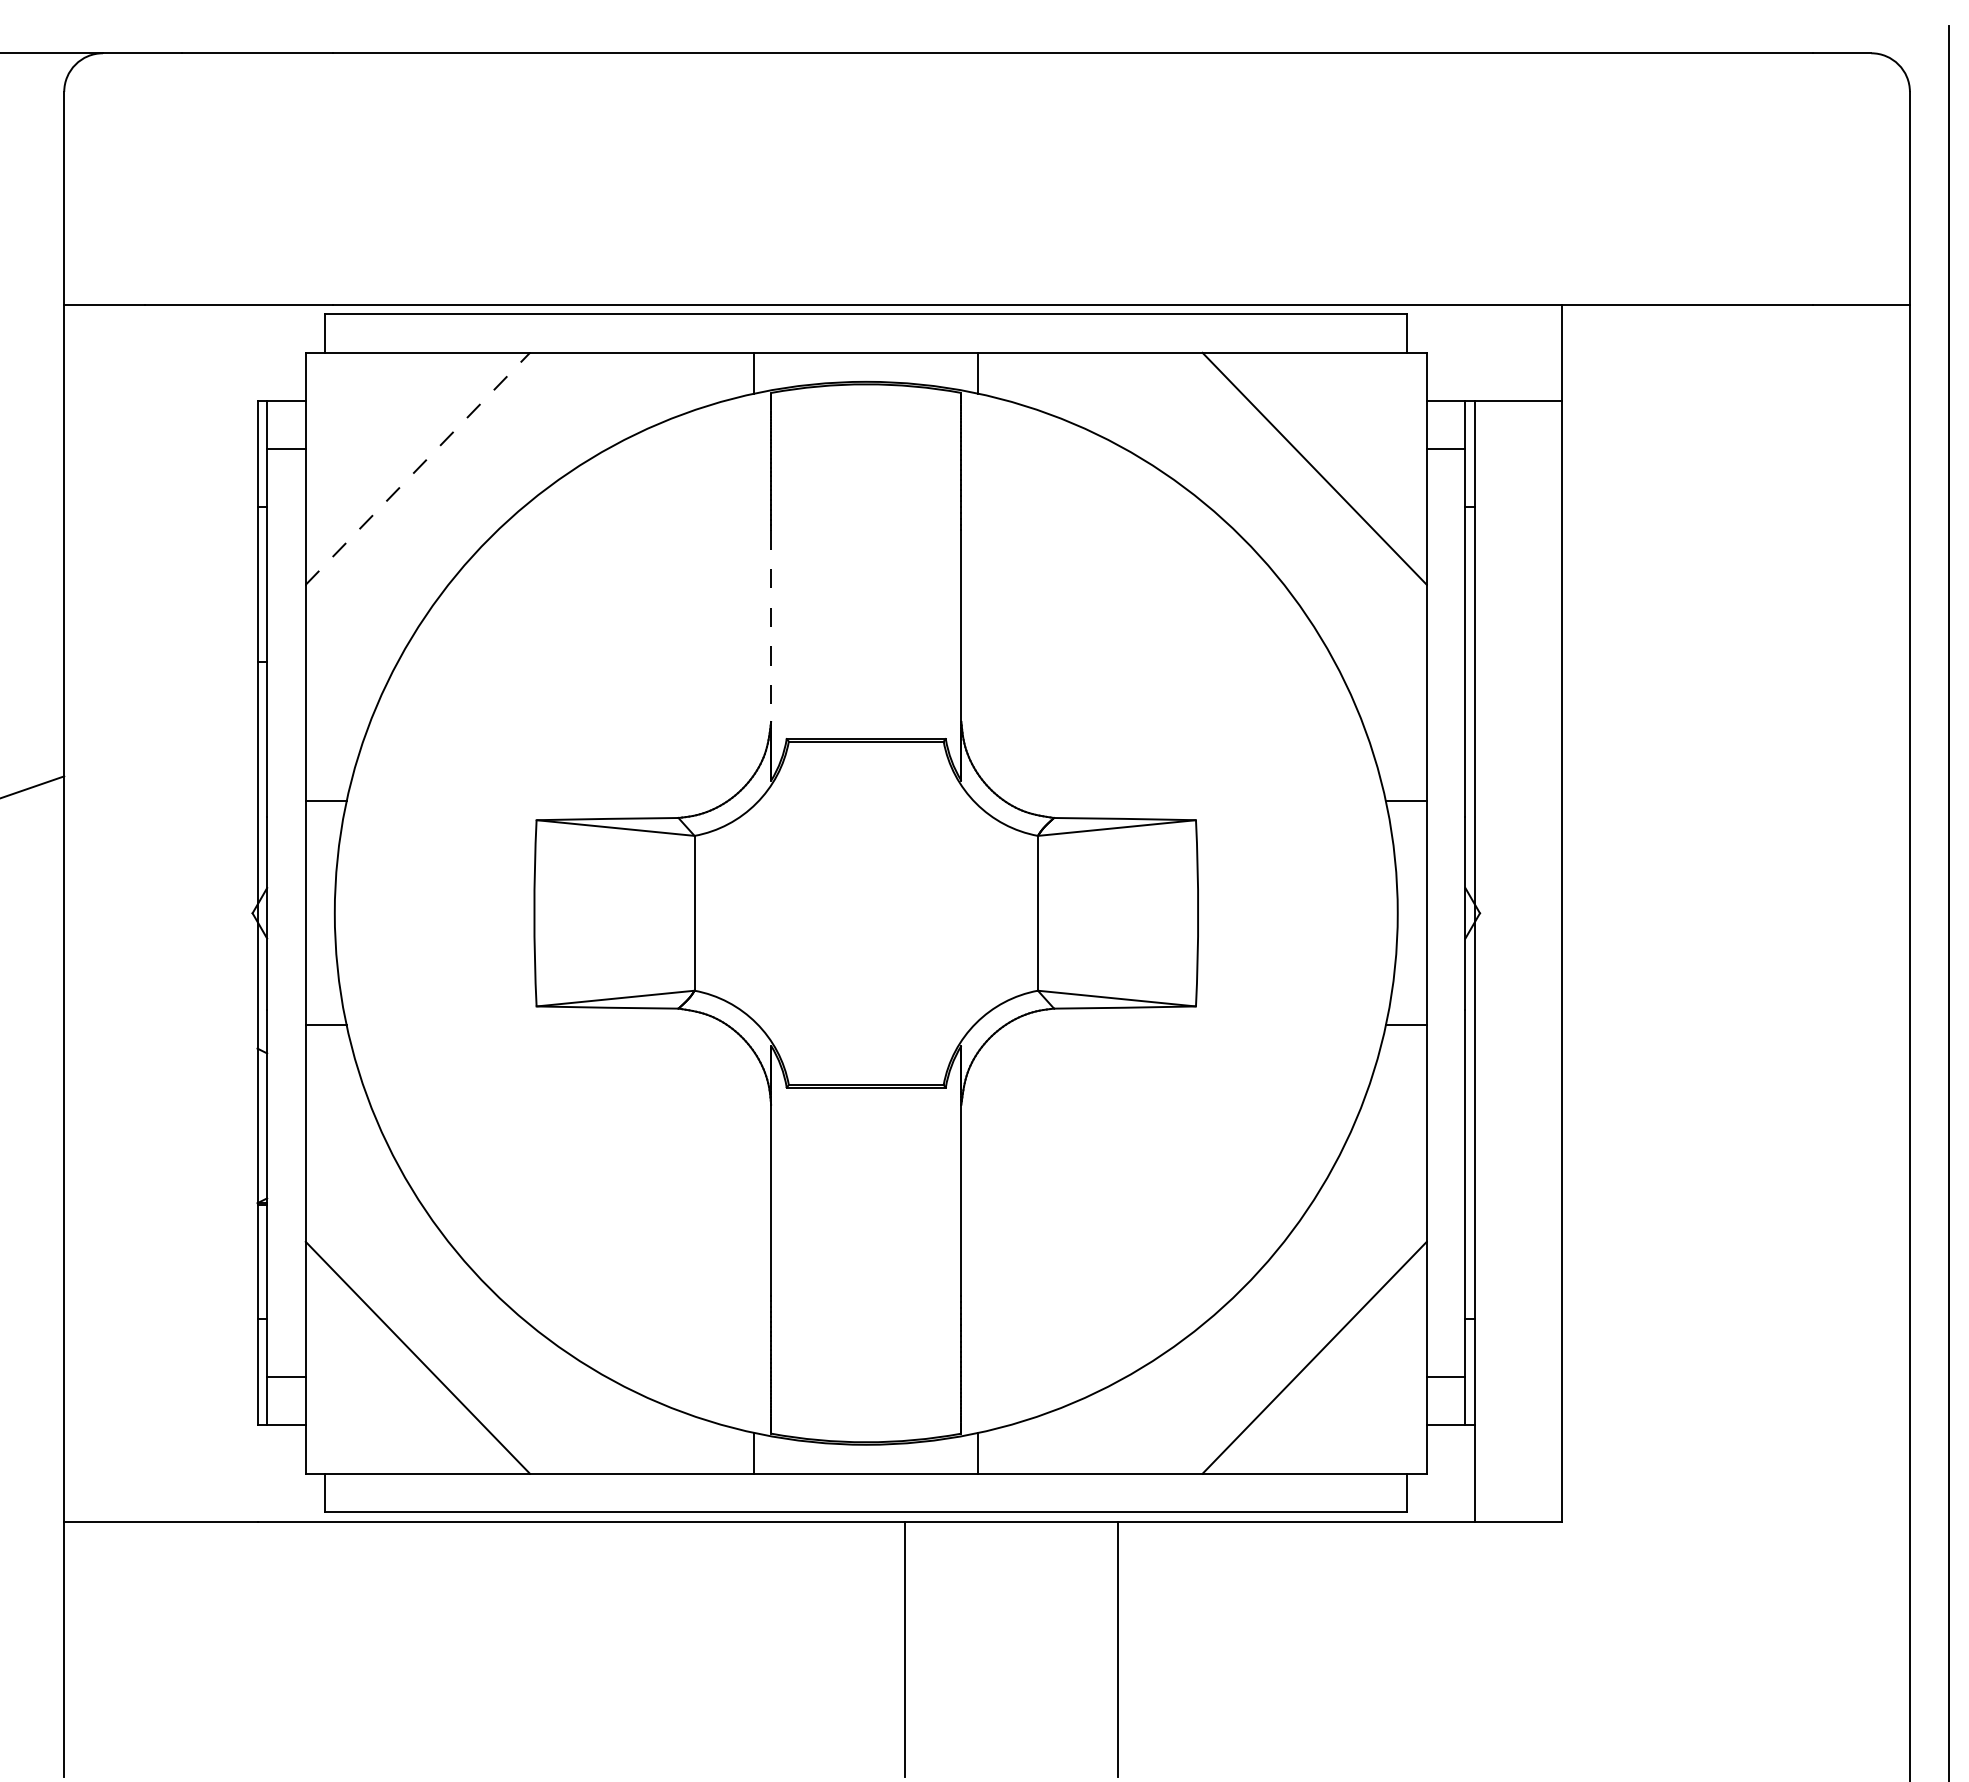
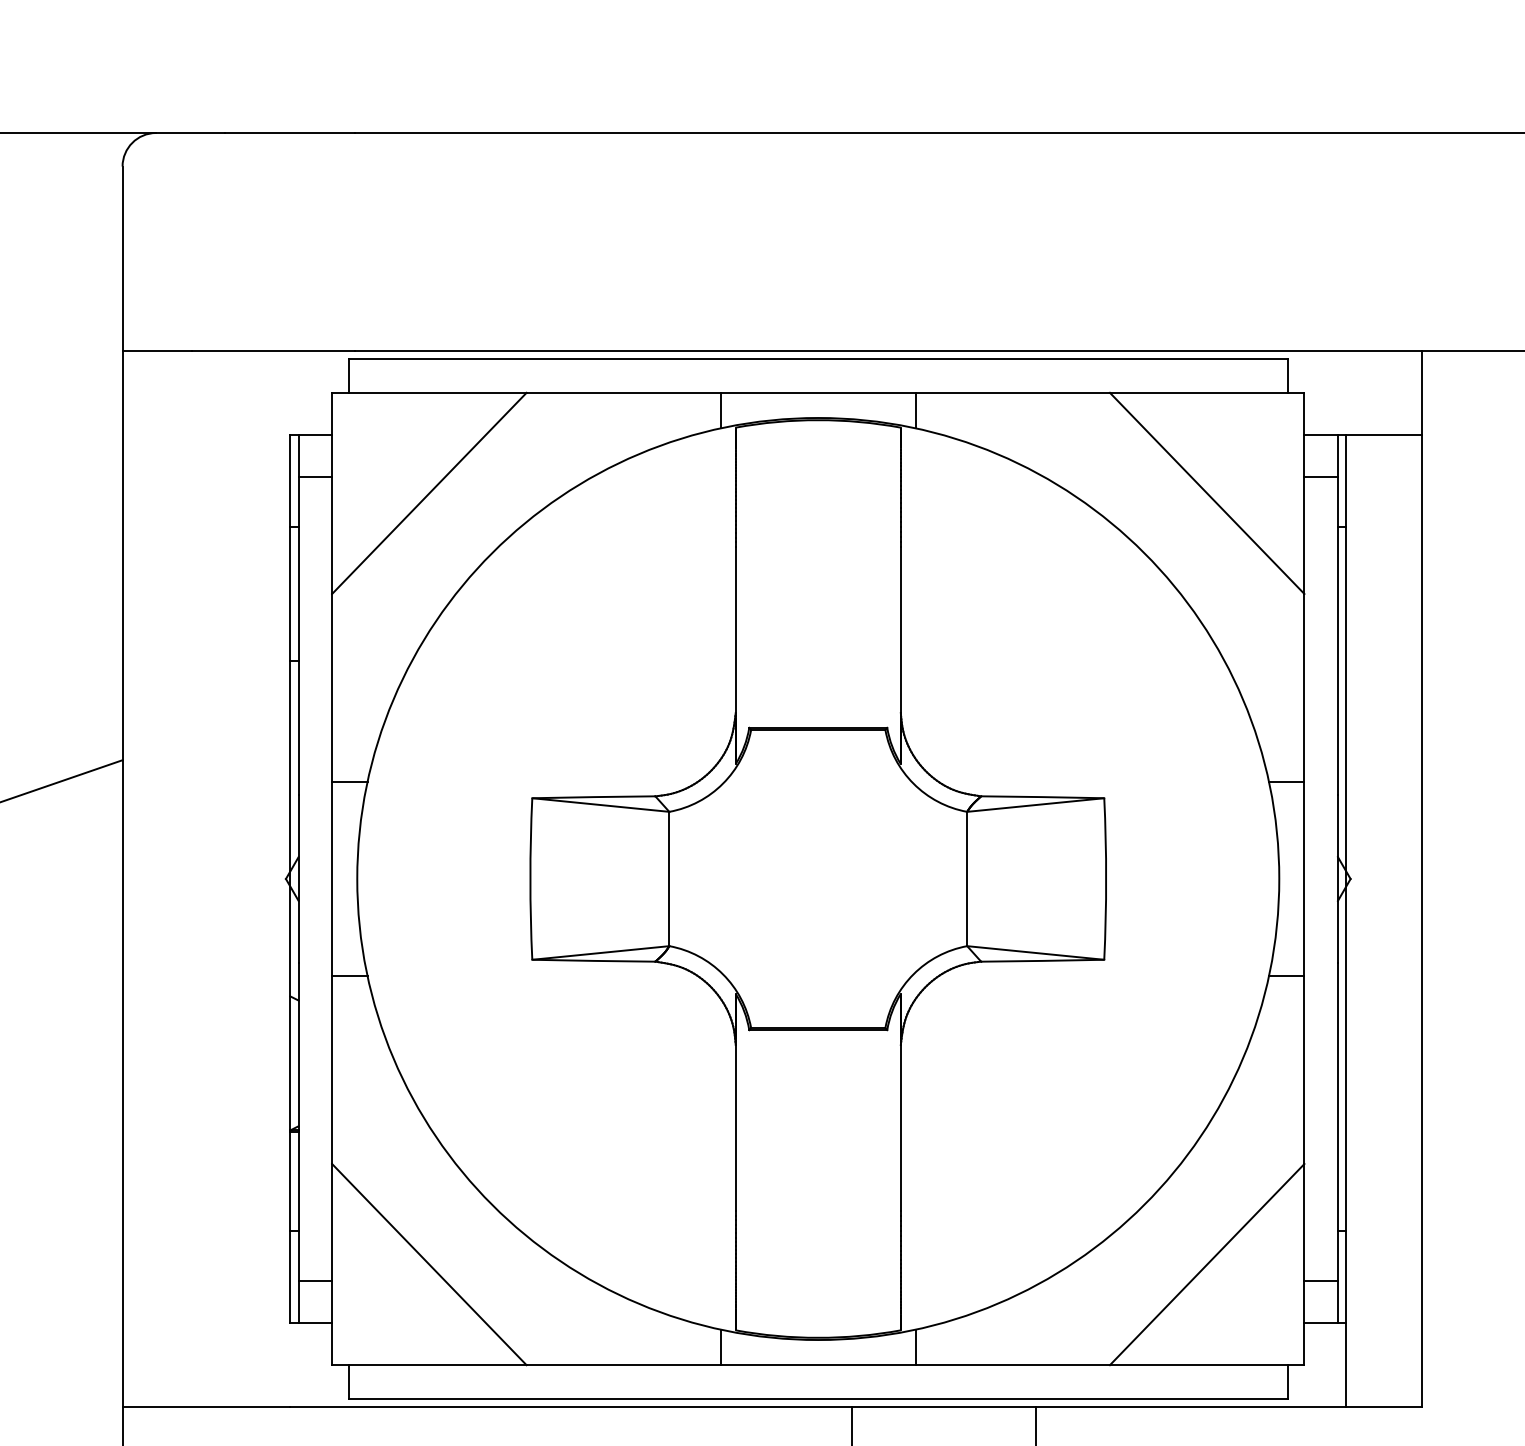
line: (418, 468) -> (429, 493), dashed -> solid
line: (771, 626) -> (736, 630), dashed -> solid

